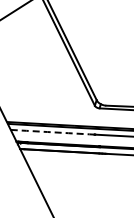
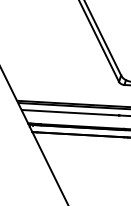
arc: (52, 132) -> (69, 112), dashed -> solid

